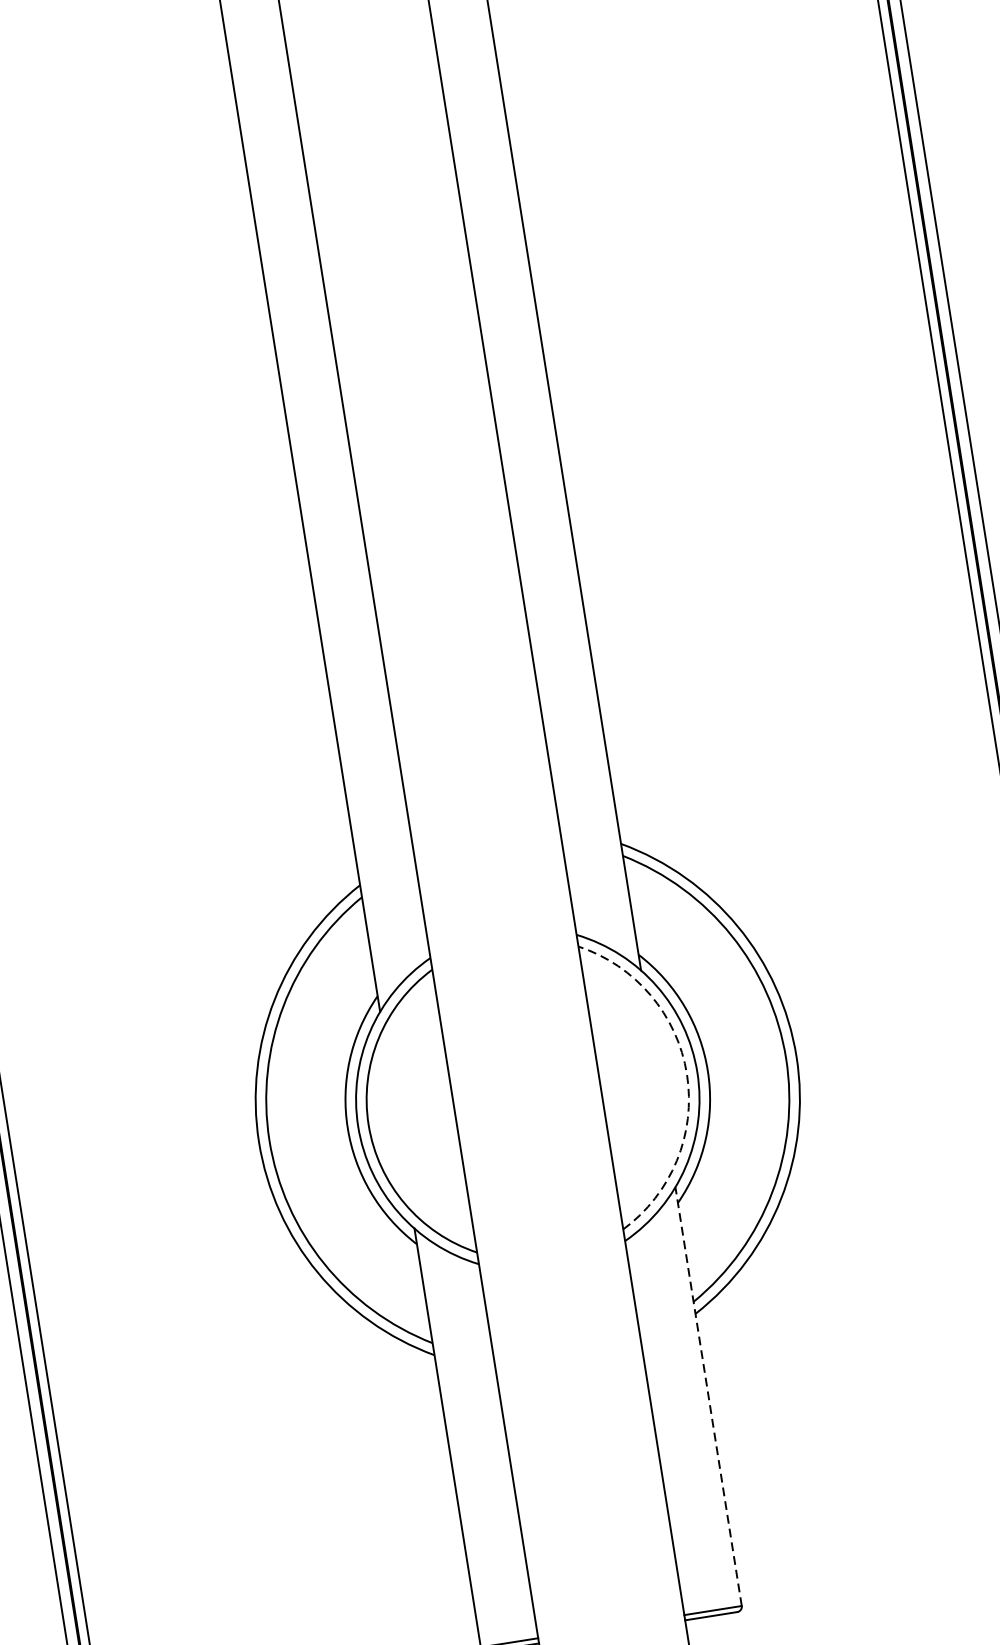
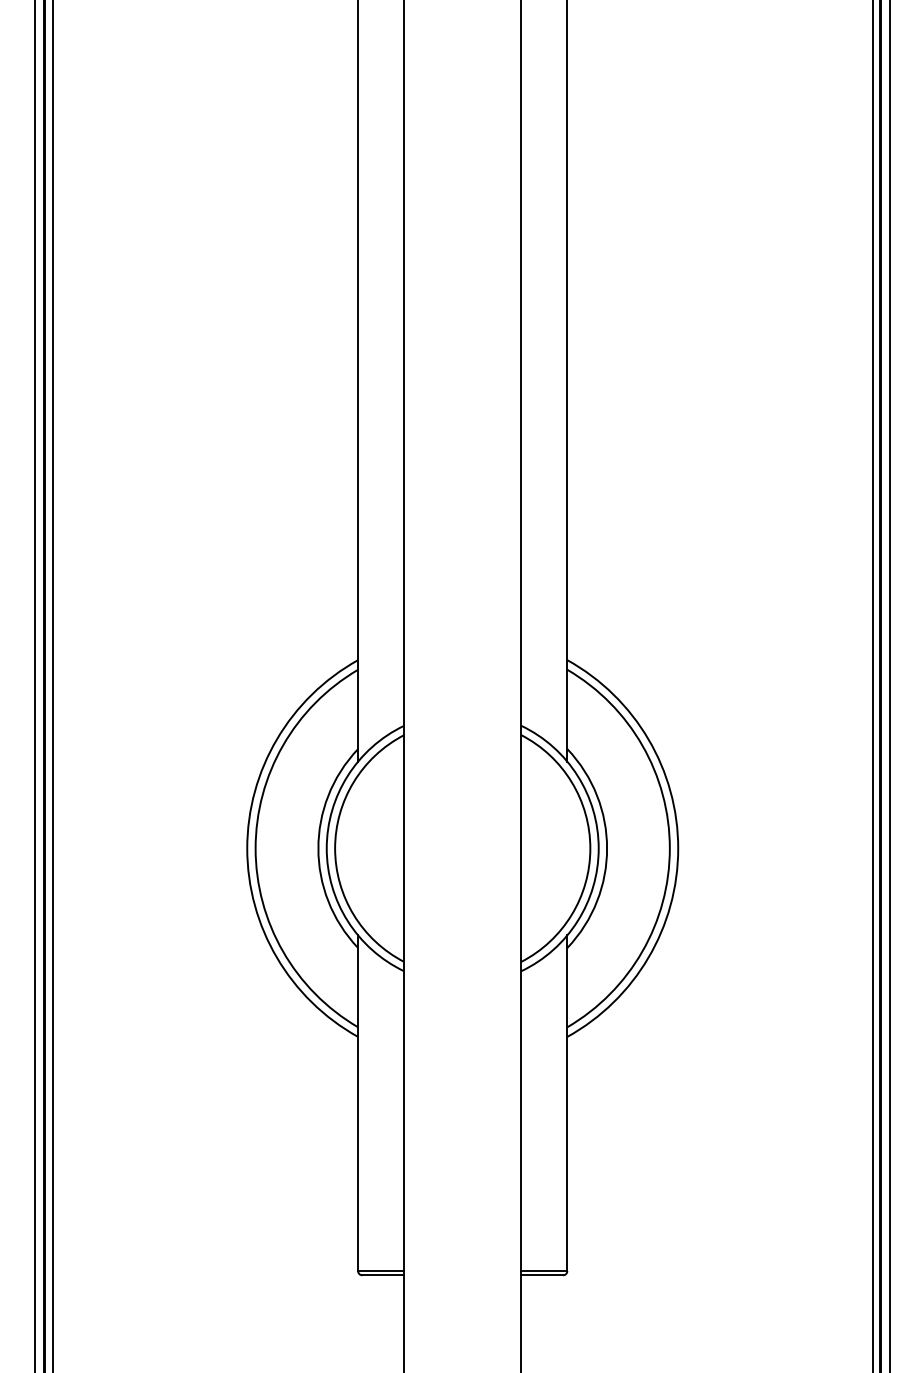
arc: (687, 1074) -> (590, 848), dashed -> solid
line: (708, 1396) -> (567, 1103), dashed -> solid

